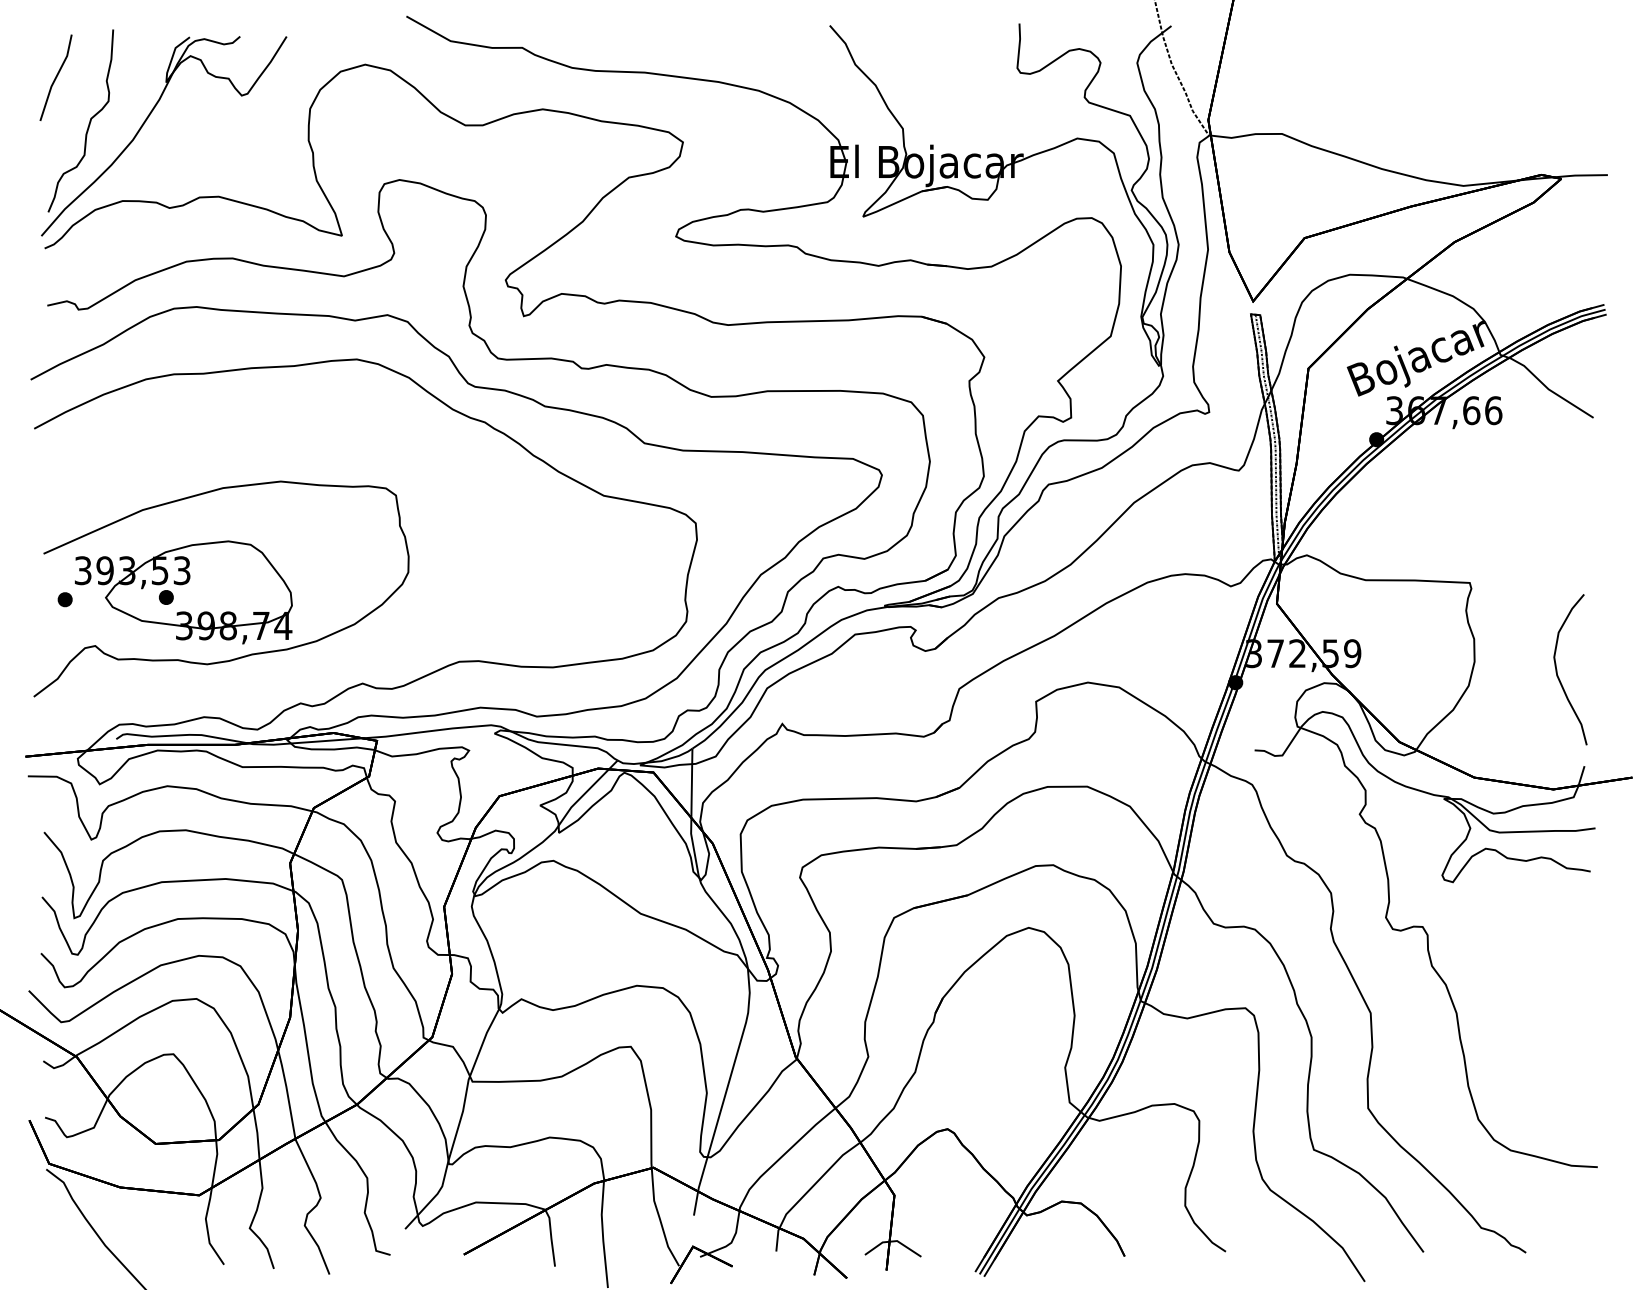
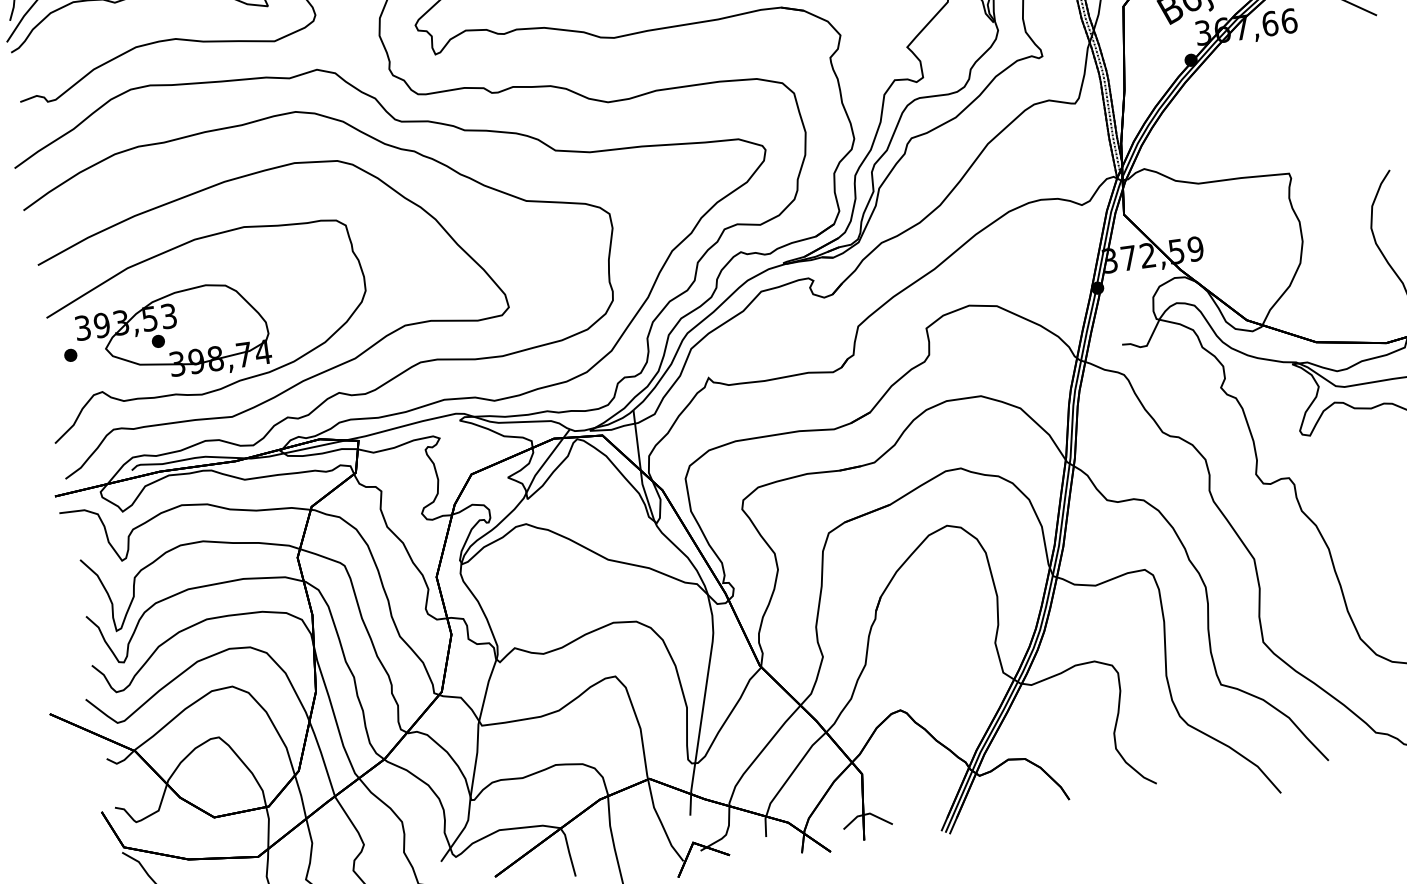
curve: (330, 661) -> (308, 377), added

